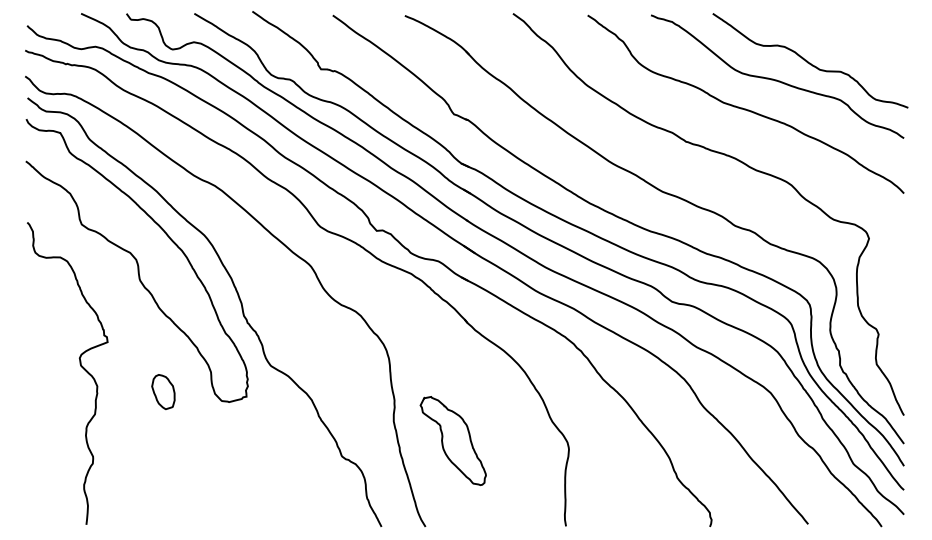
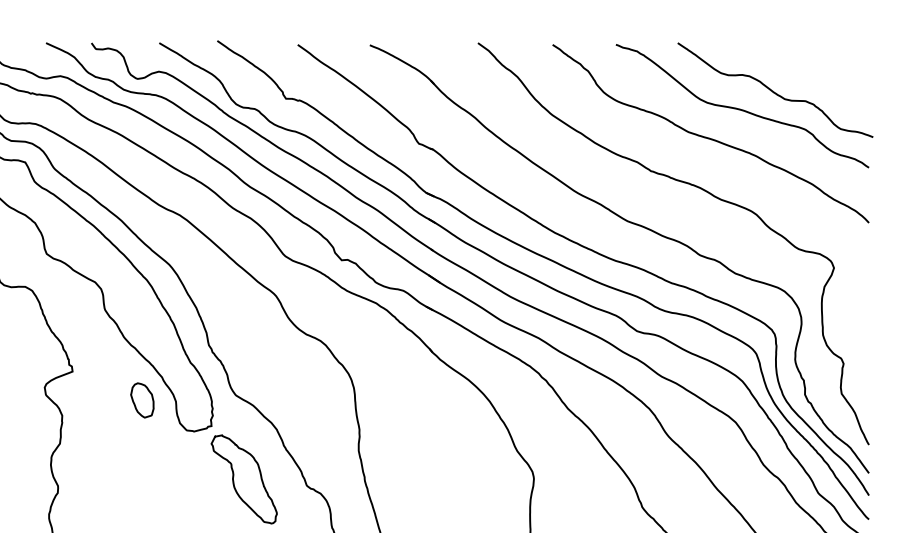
part: (163, 392) -> (142, 400), moved
part: (452, 440) -> (243, 478), moved

